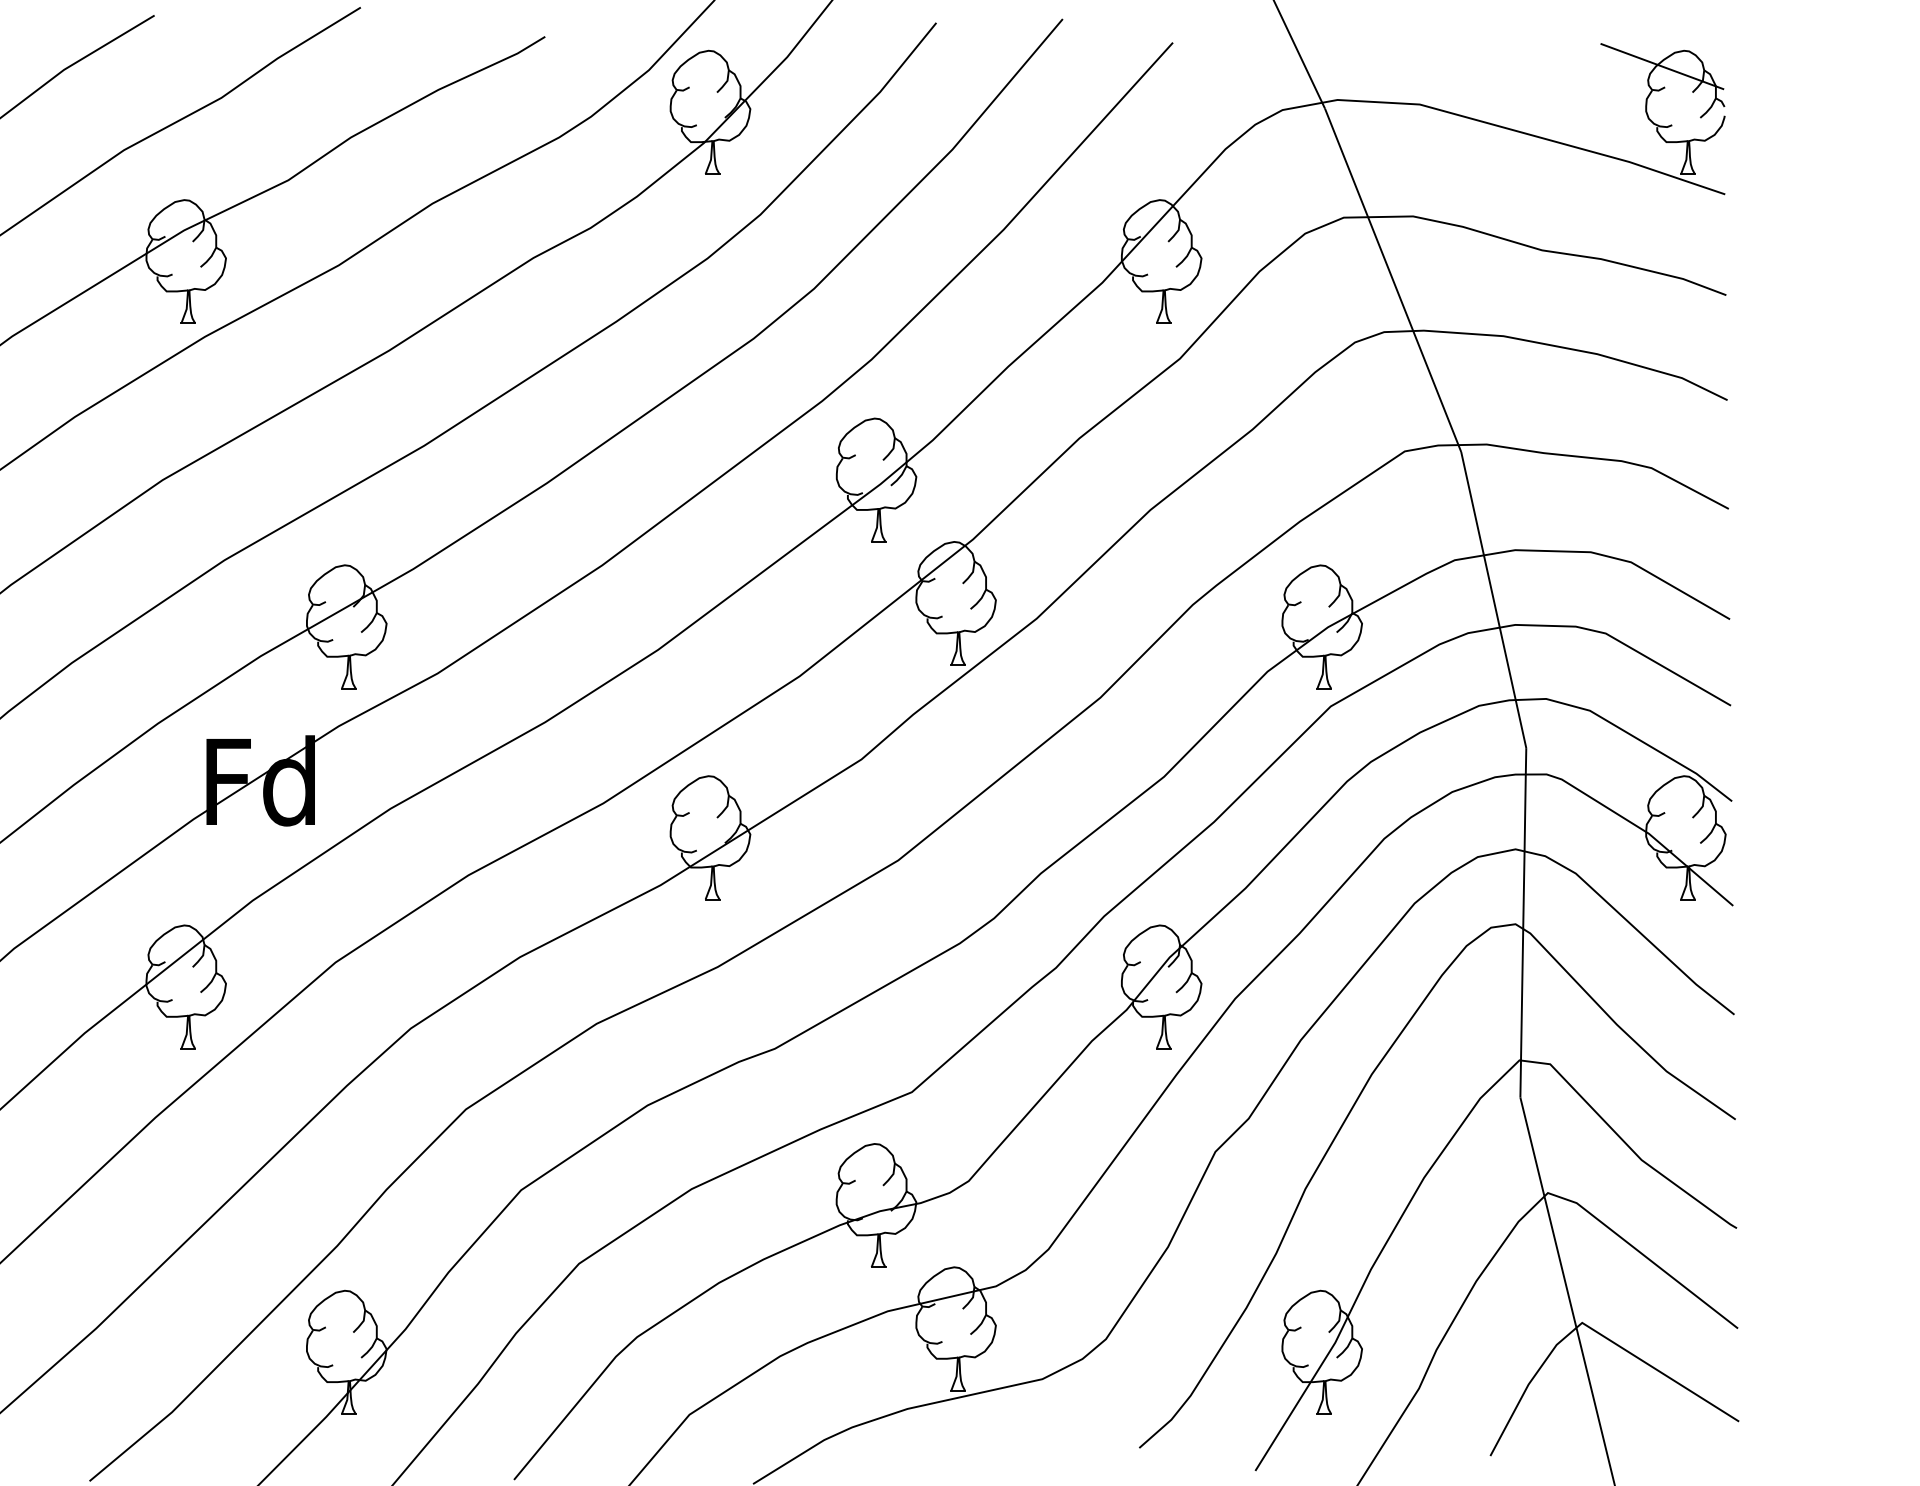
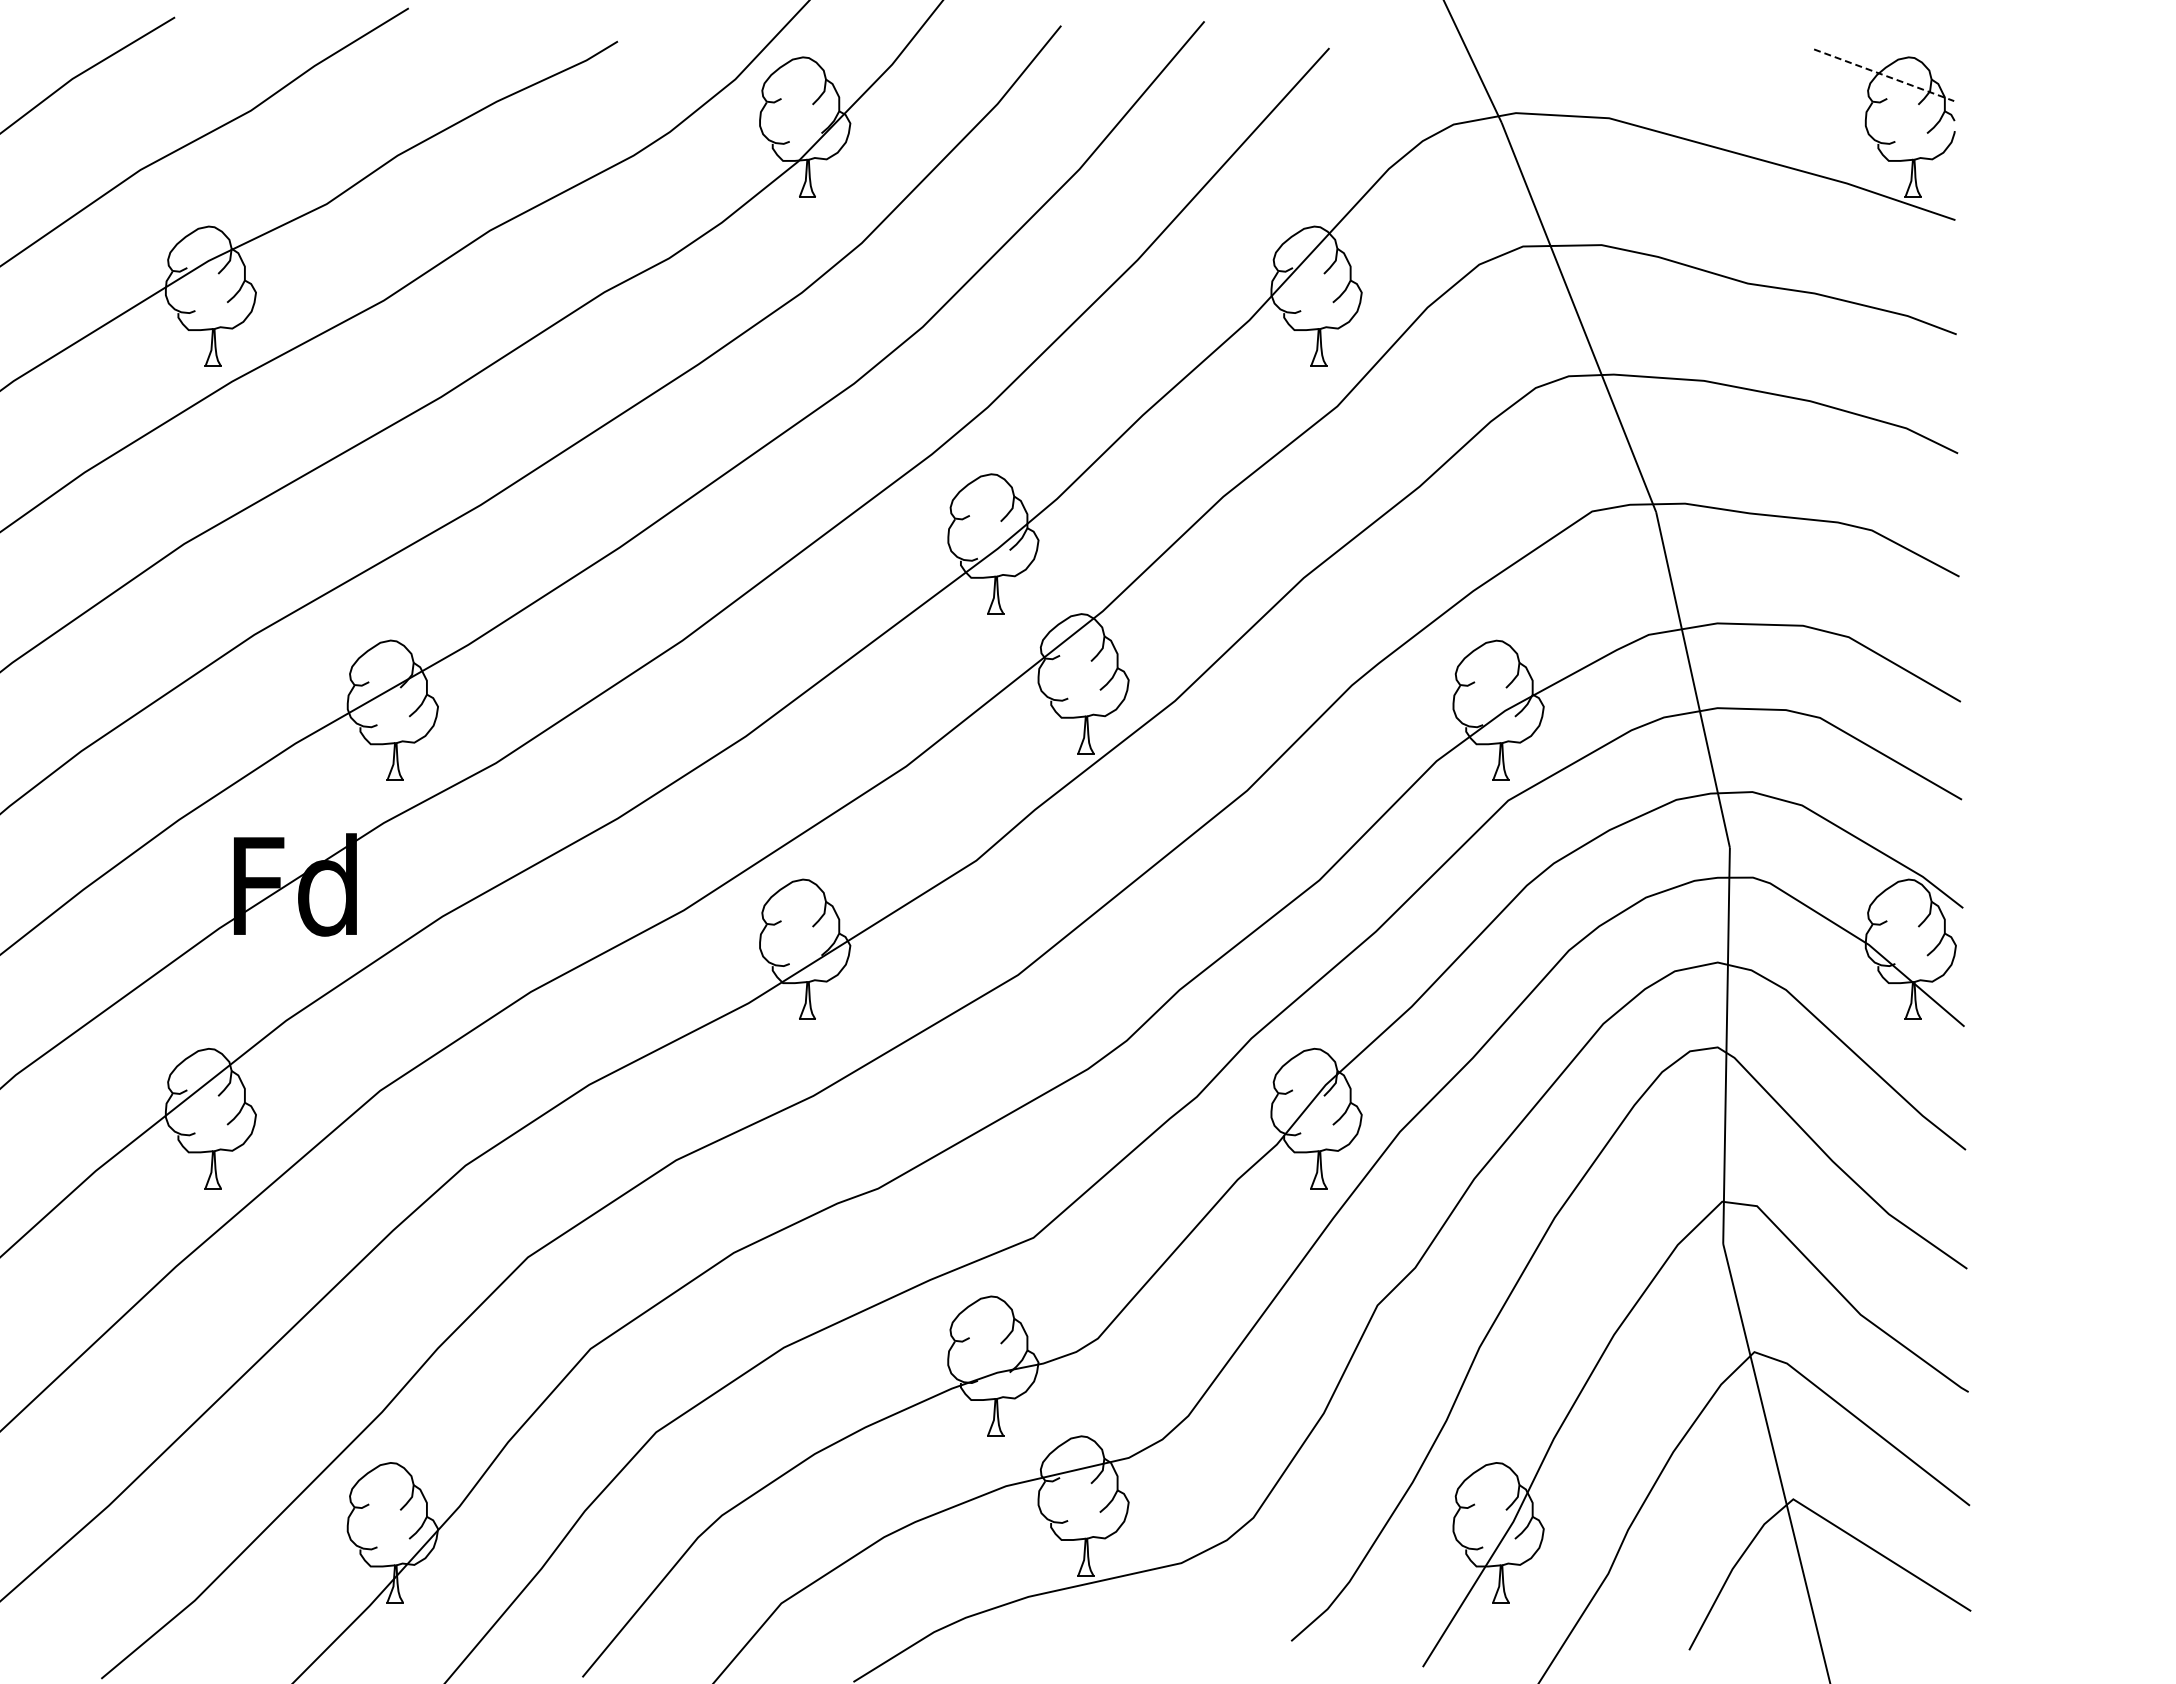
line: (1662, 66) -> (1884, 75), solid -> dashed

